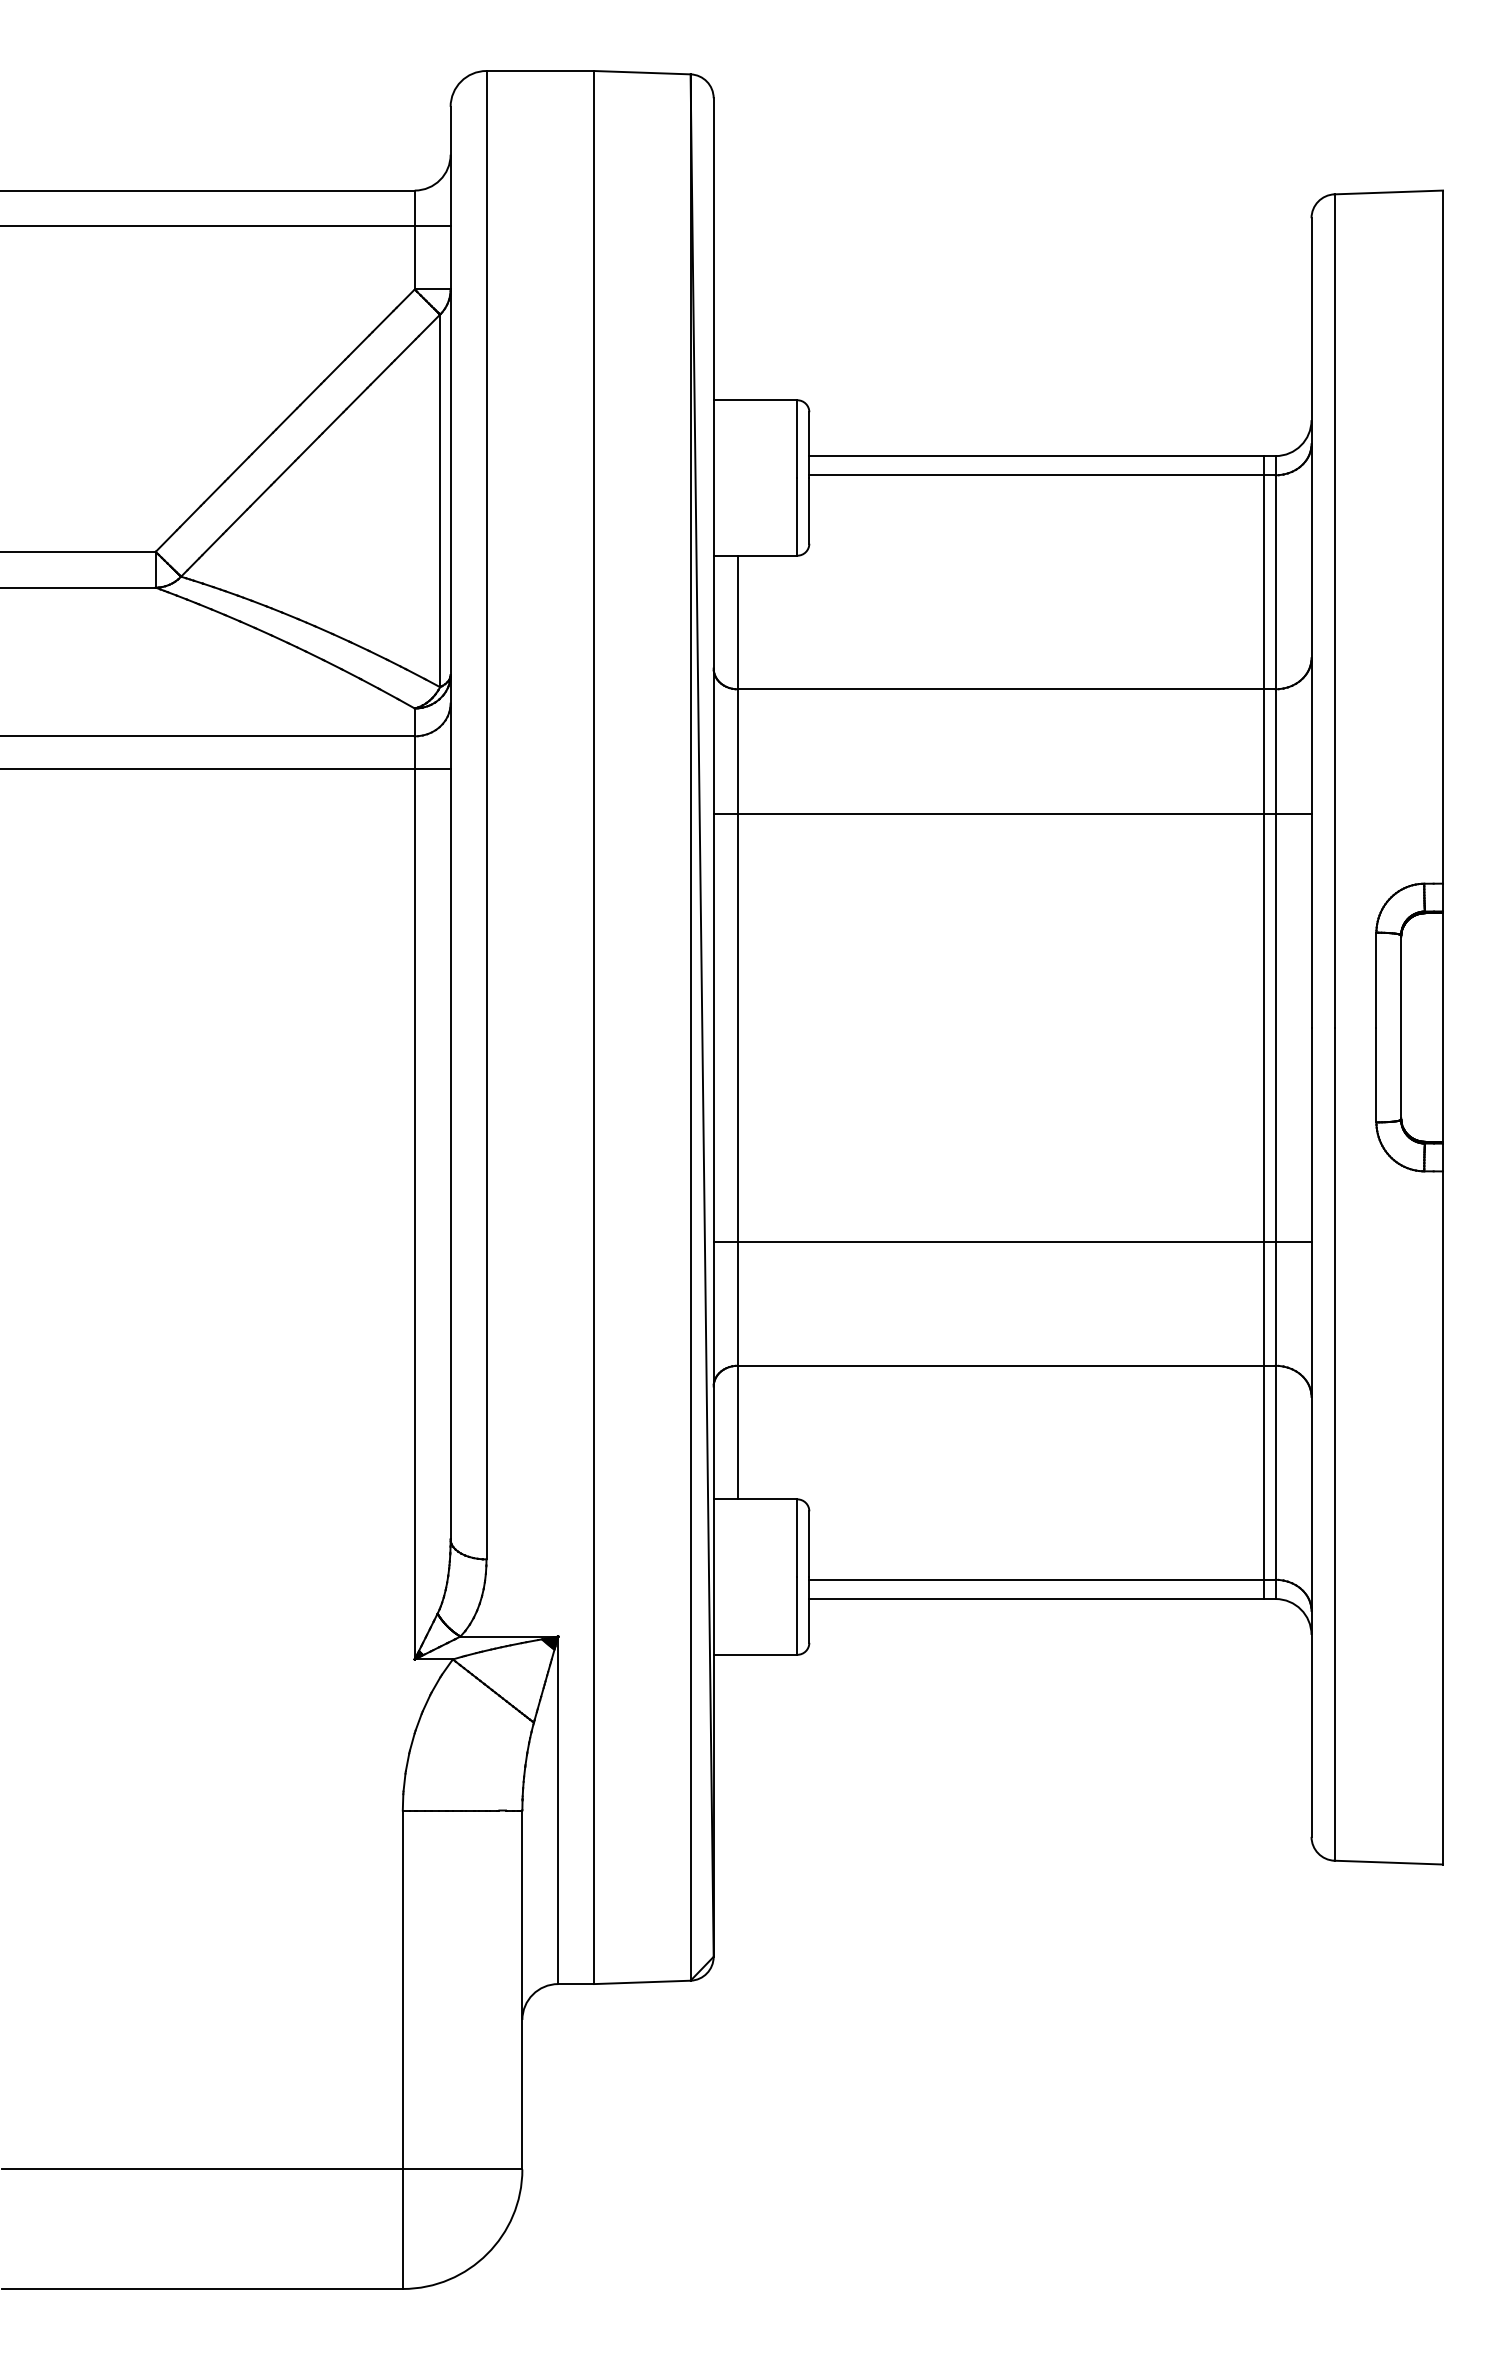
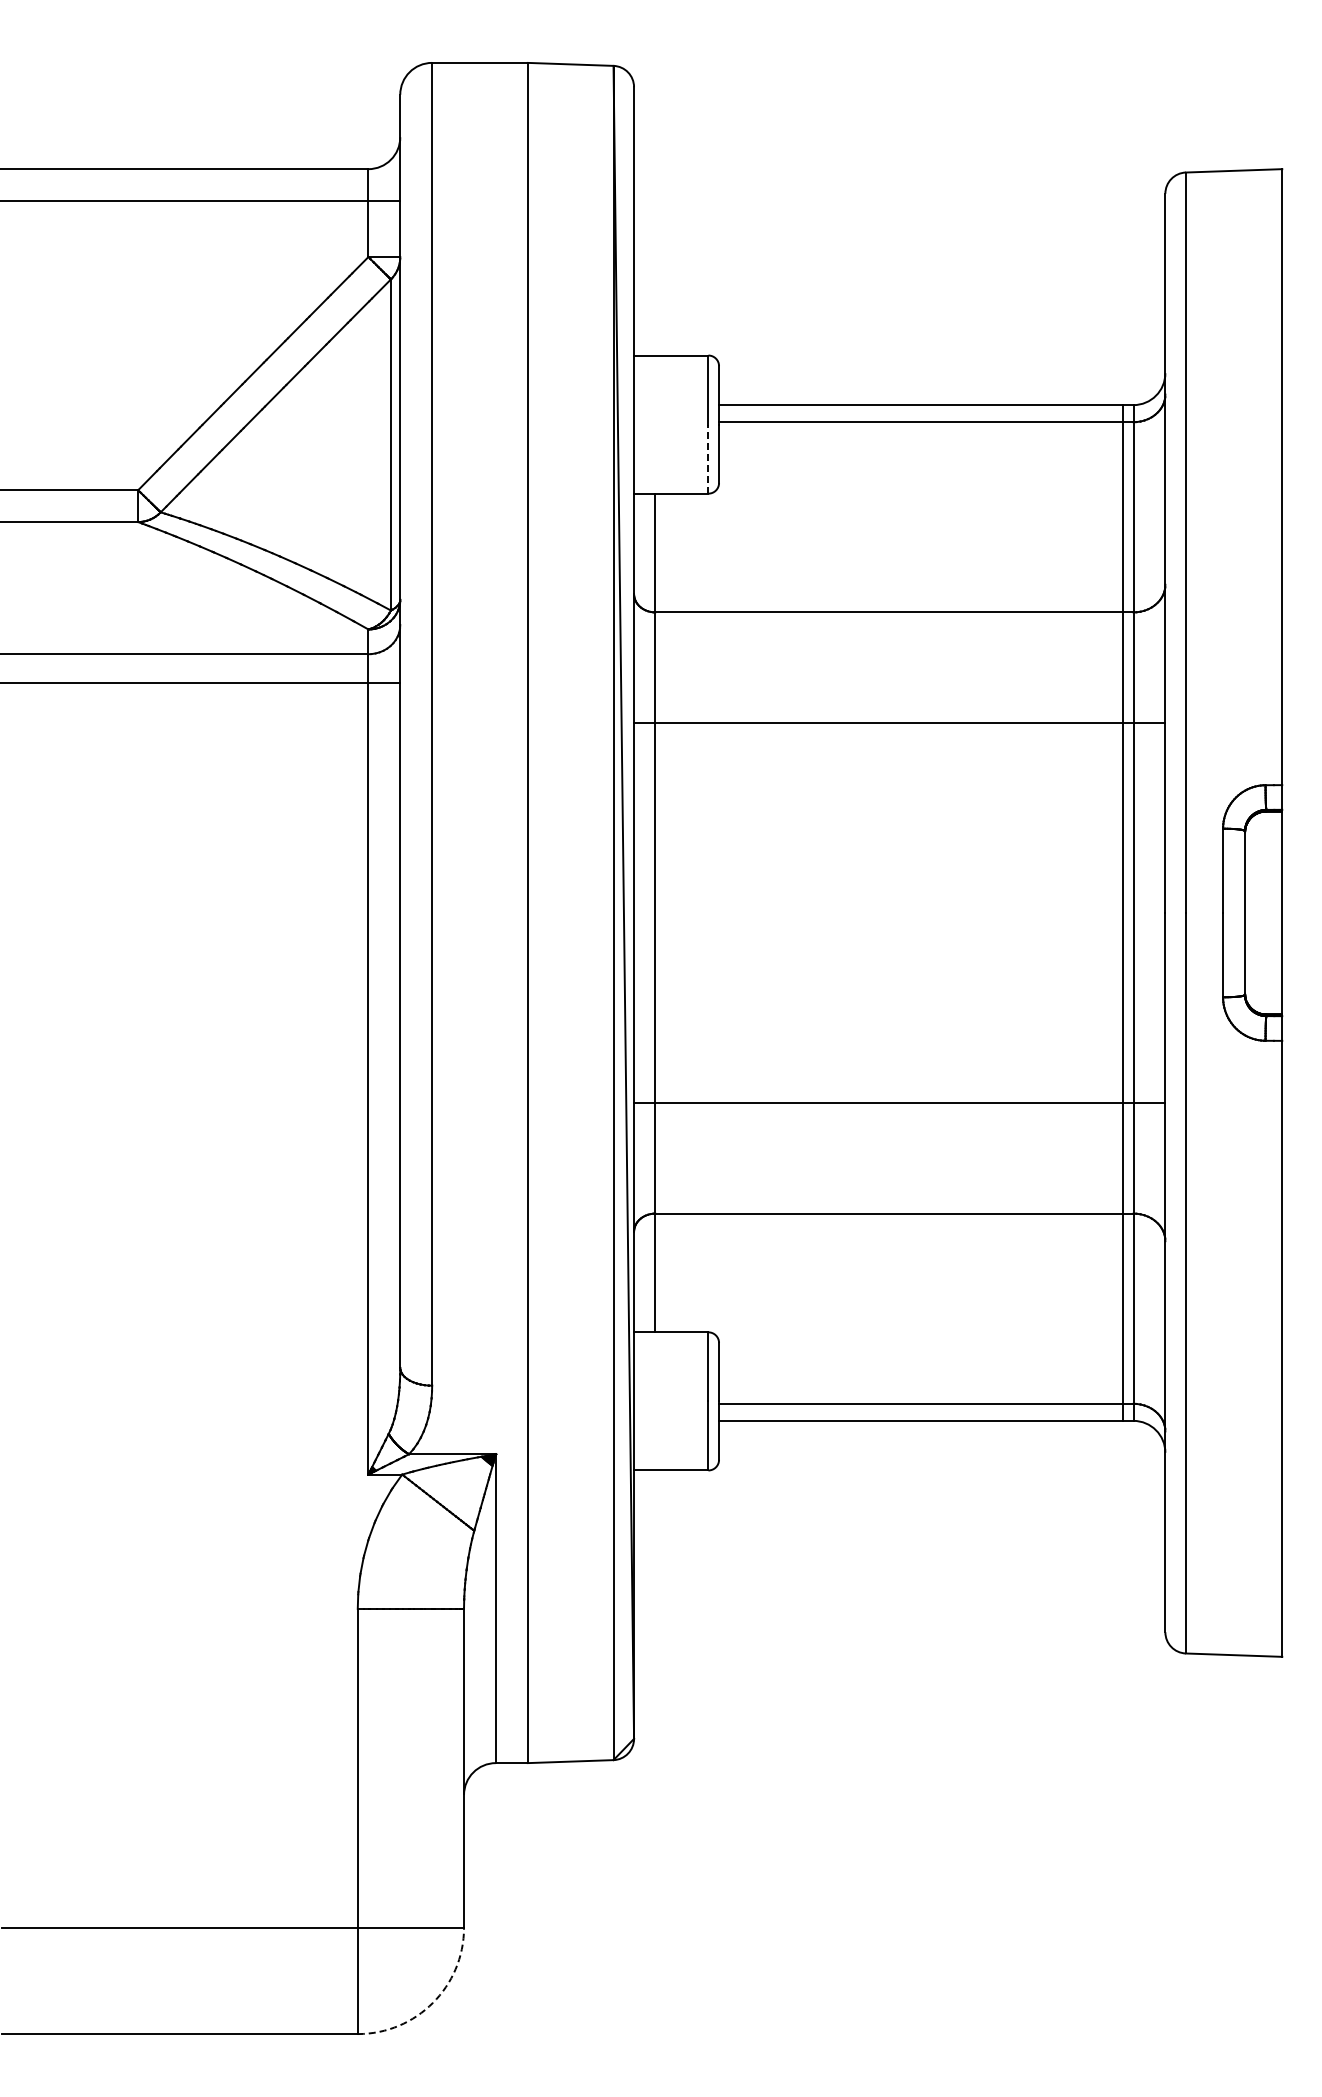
line: (797, 517) -> (708, 459), solid -> dashed
arc: (486, 2253) -> (432, 2002), solid -> dashed

